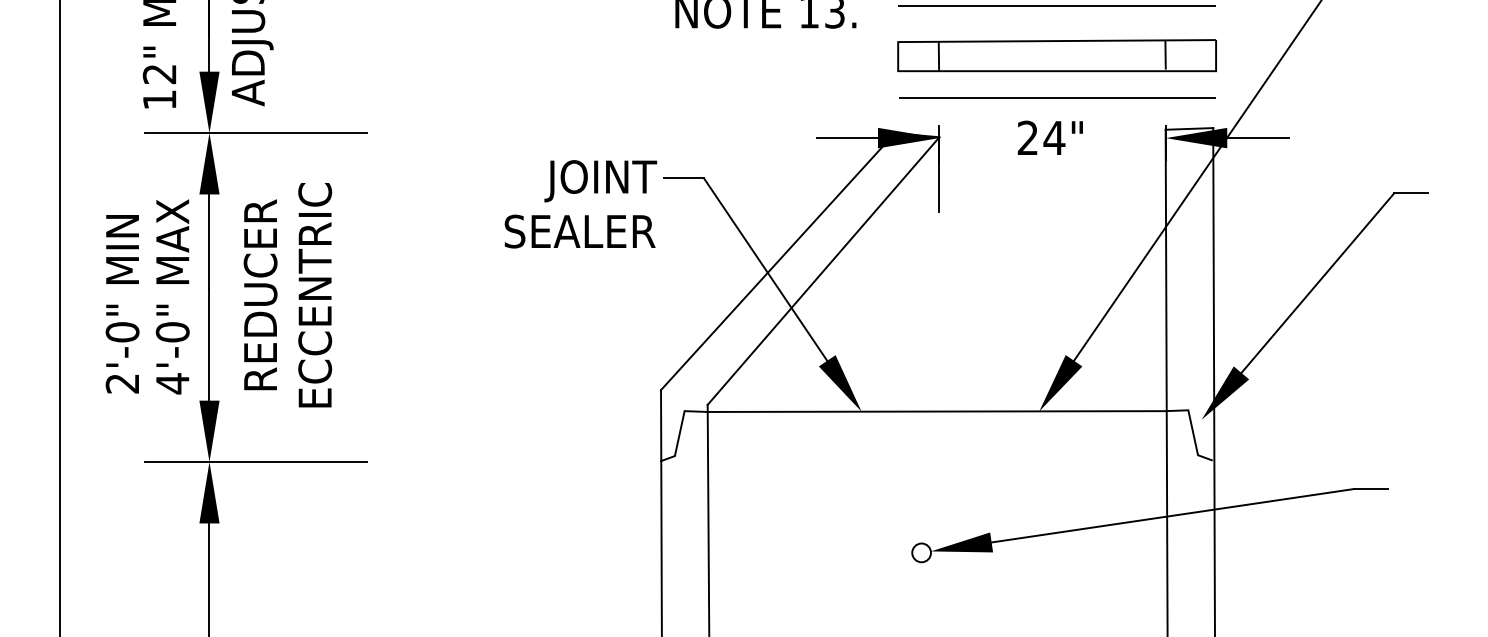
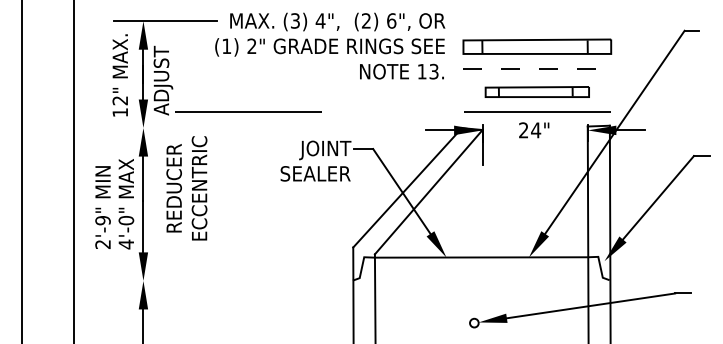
line: (1057, 7) -> (537, 69), solid -> dashed
part: (1057, 54) -> (537, 91), size x0.7
line: (435, 97) -> (248, 111), added
line: (254, 134) -> (164, 128), removed
text: (287, 295) -> (186, 188), moved
text: (121, 332) -> (102, 220), 2'-0" -> 2'-9"
line: (254, 461) -> (164, 280), removed

